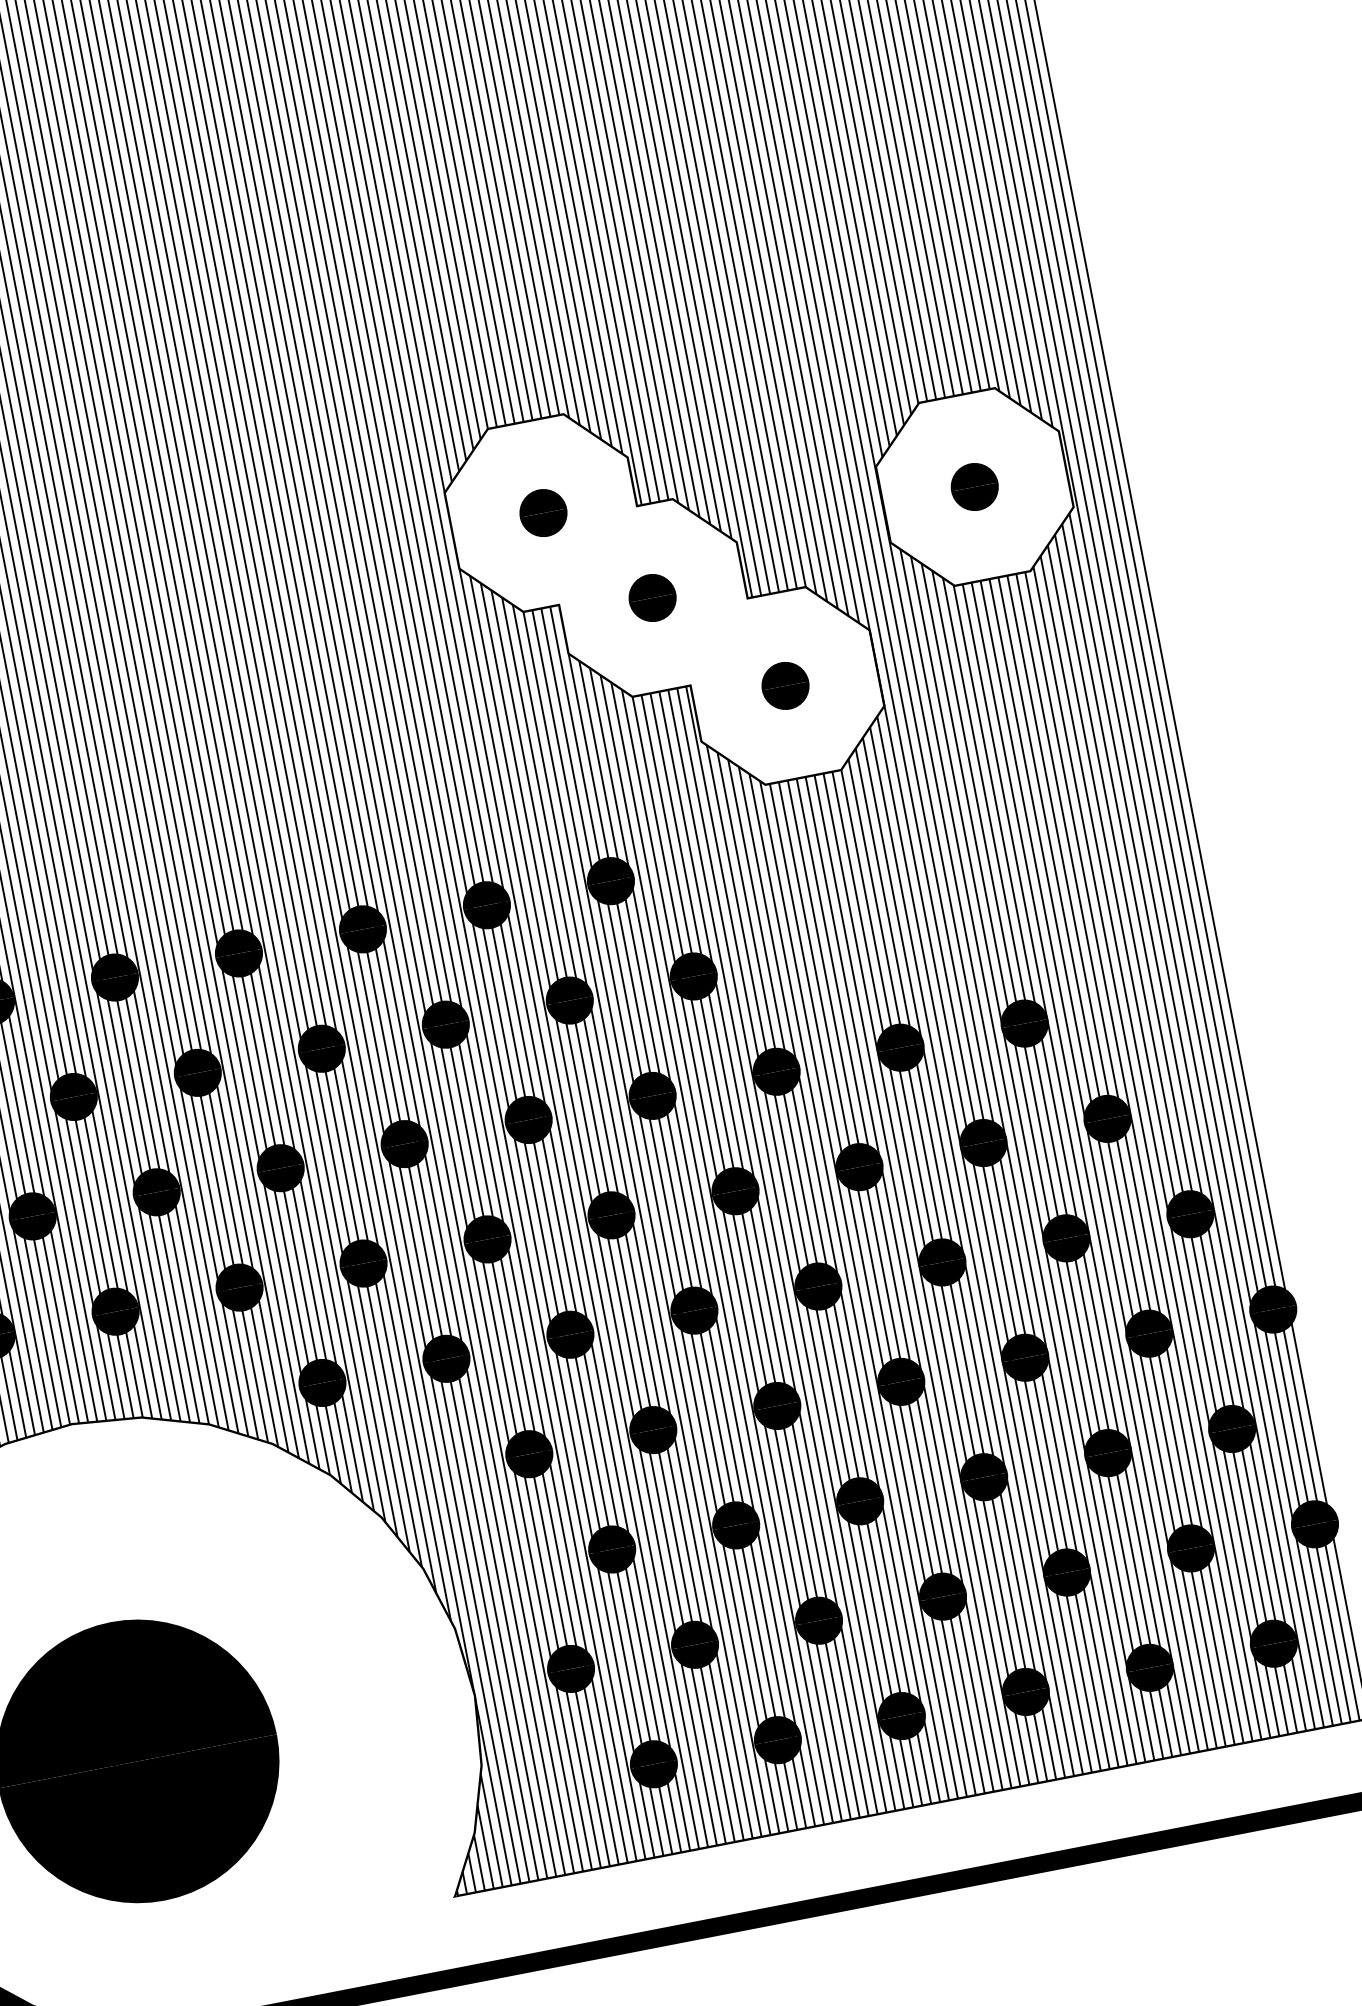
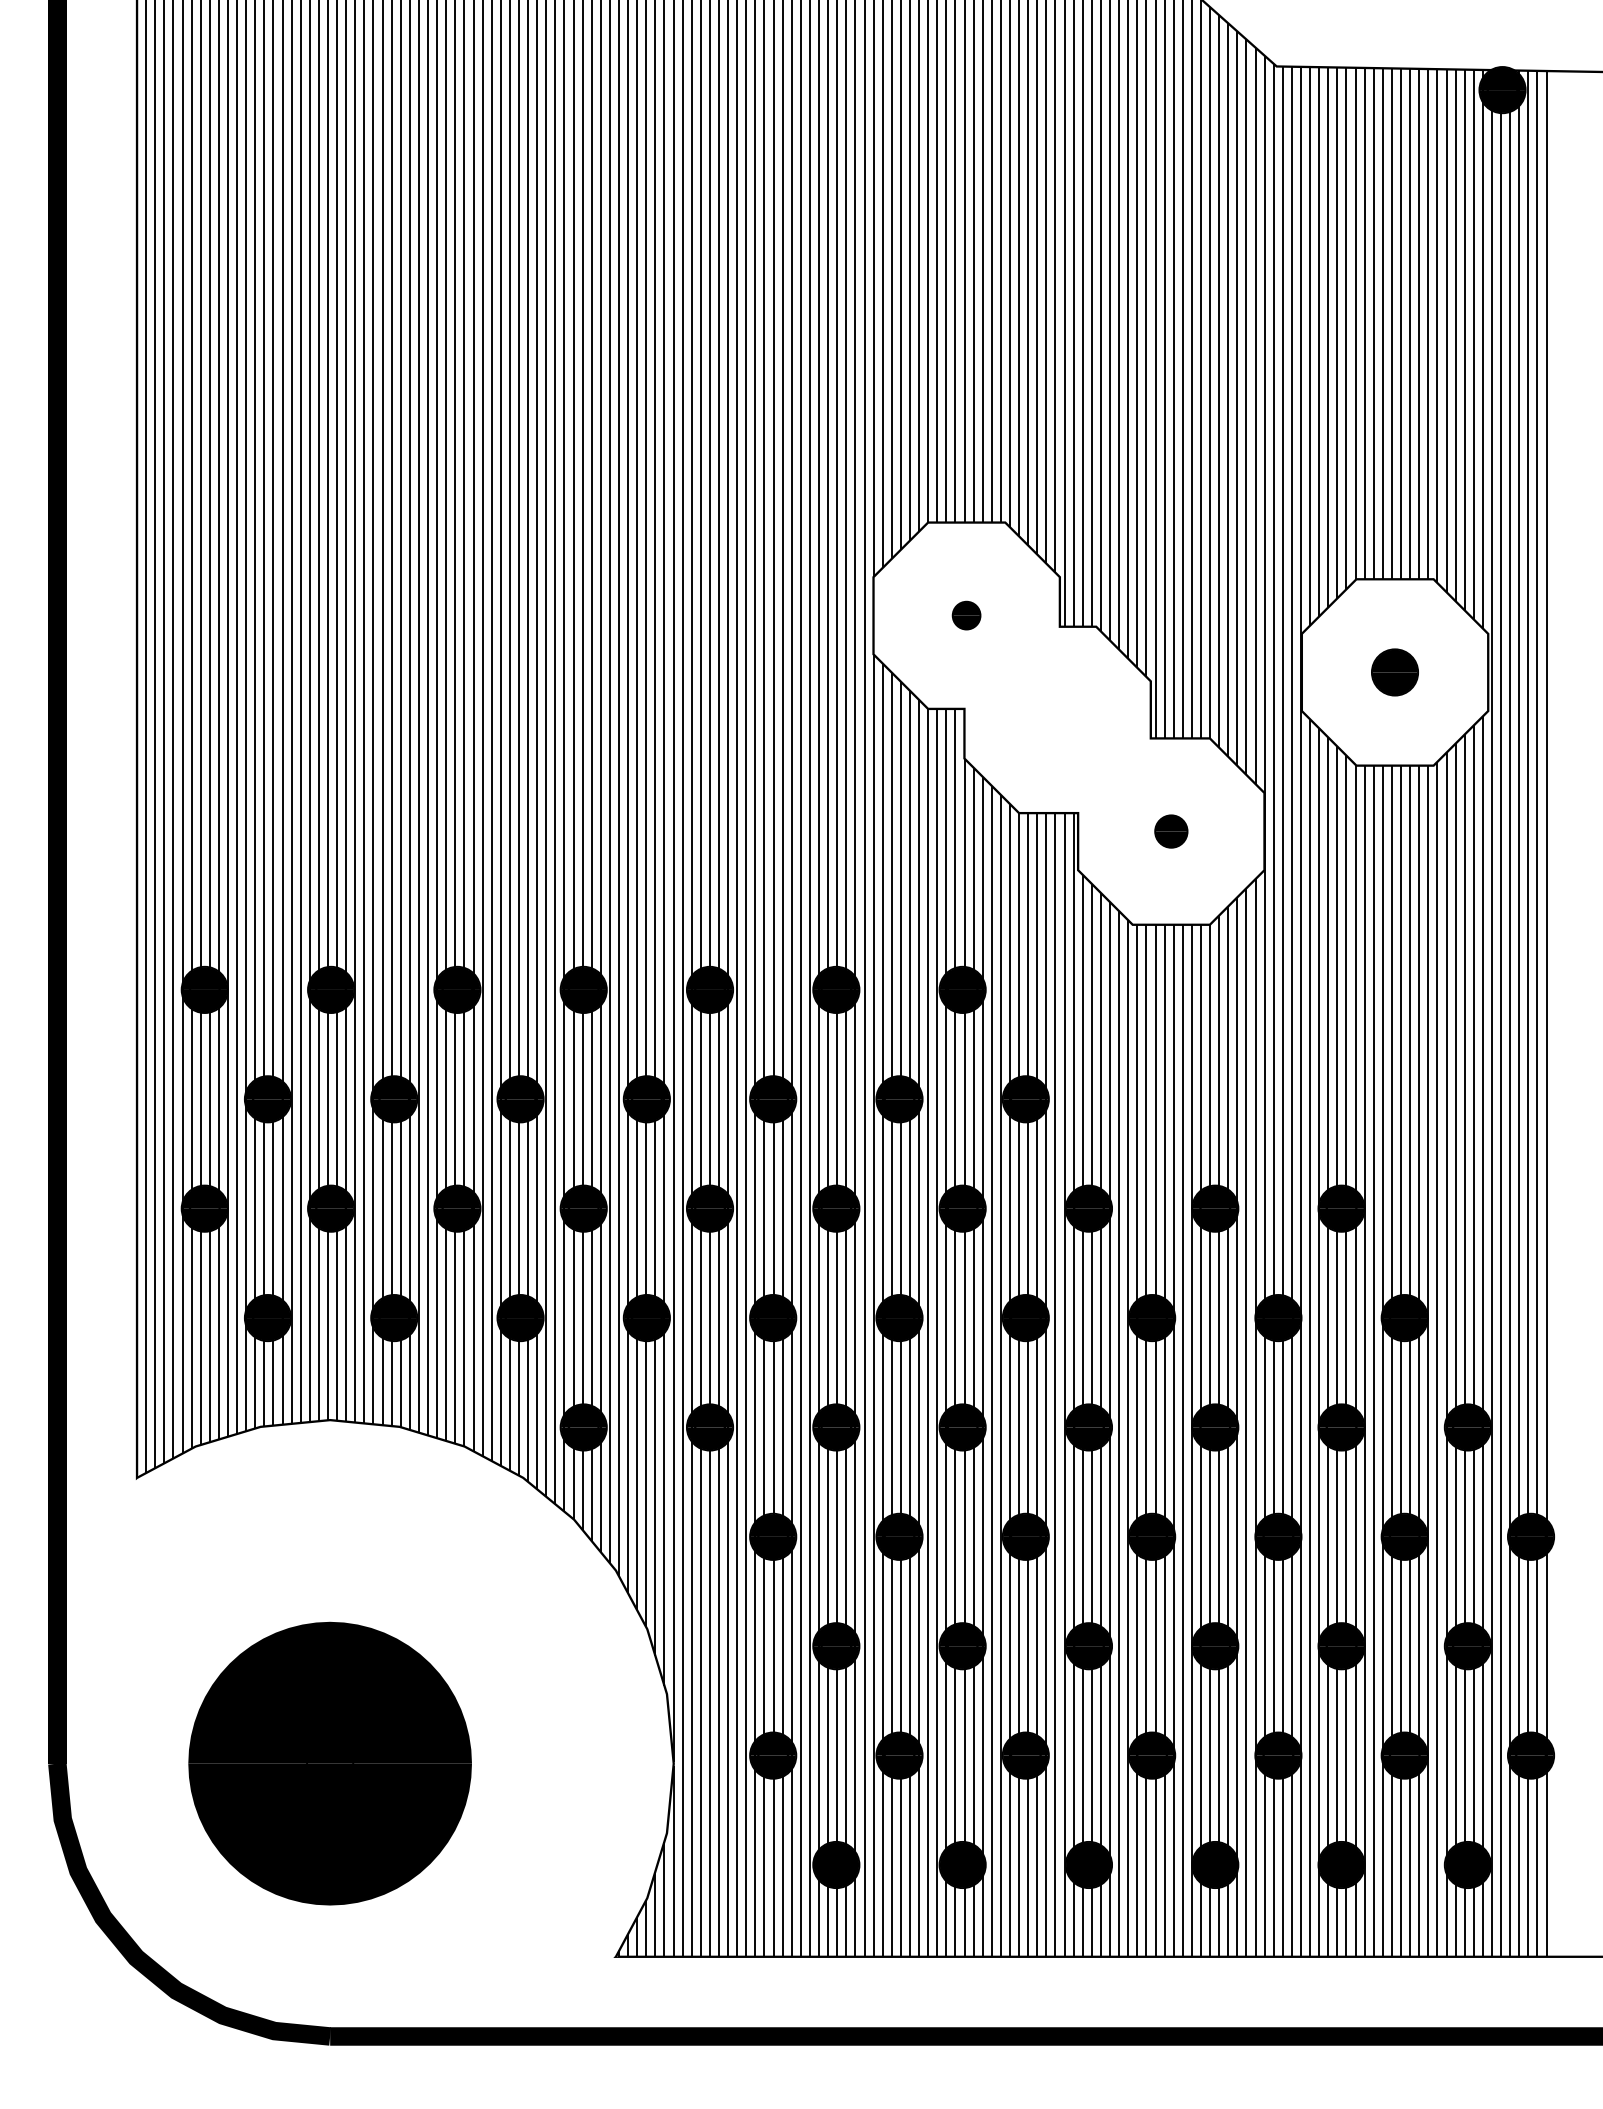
part: (543, 512) -> (966, 615), size x0.6
part: (652, 597) -> (1057, 719), removed
part: (785, 685) -> (1171, 831), size x0.7

